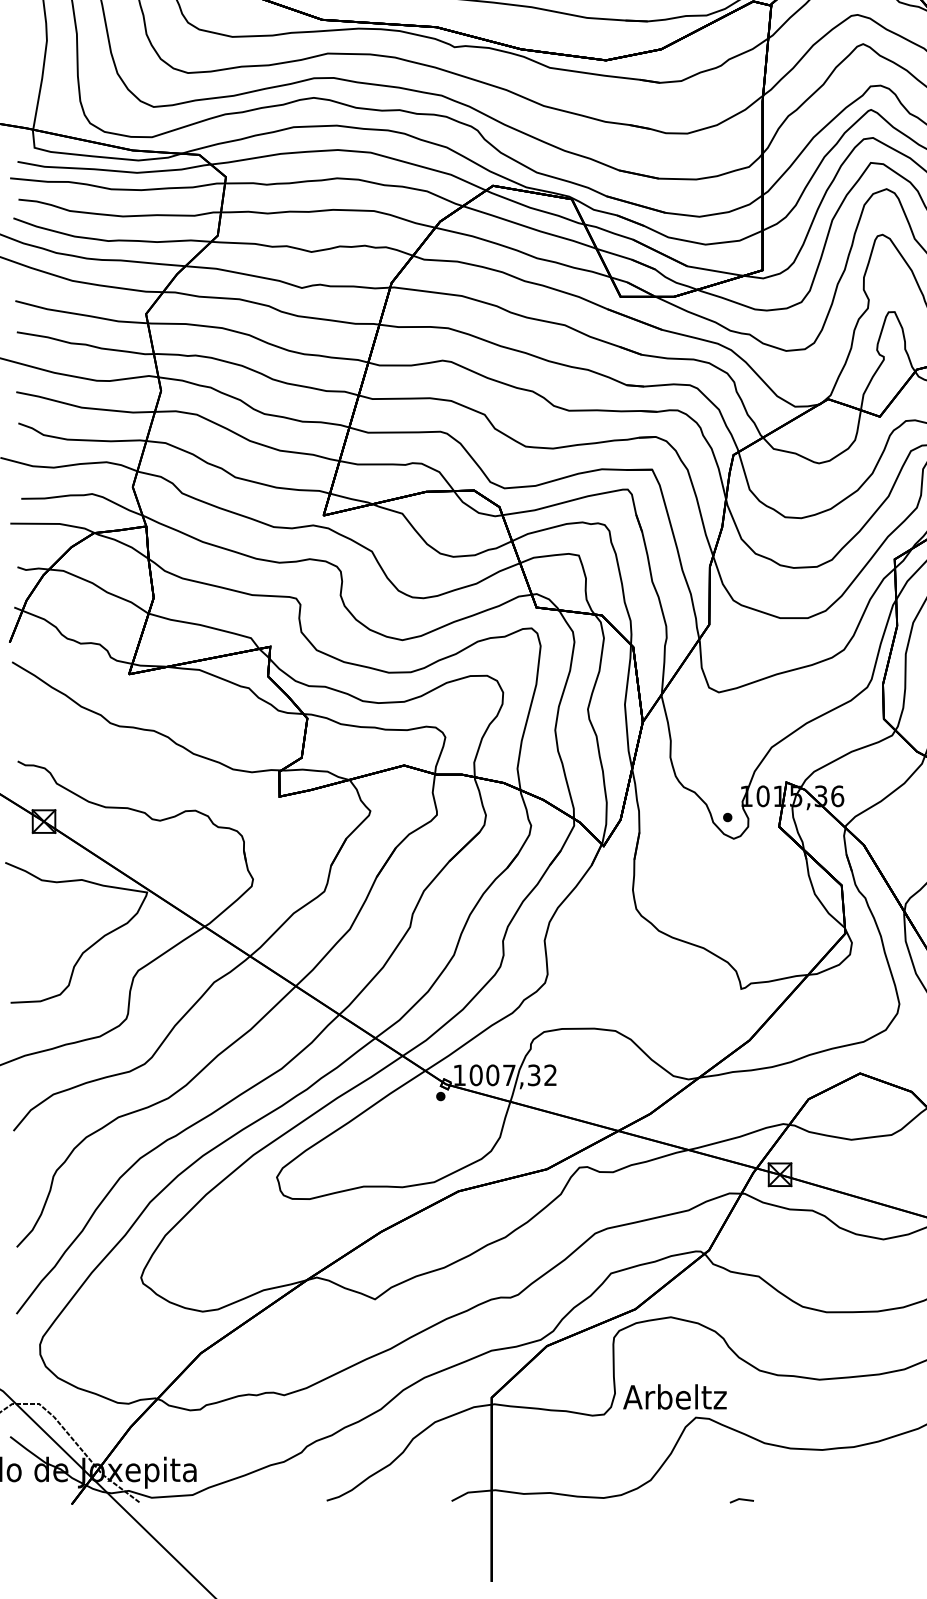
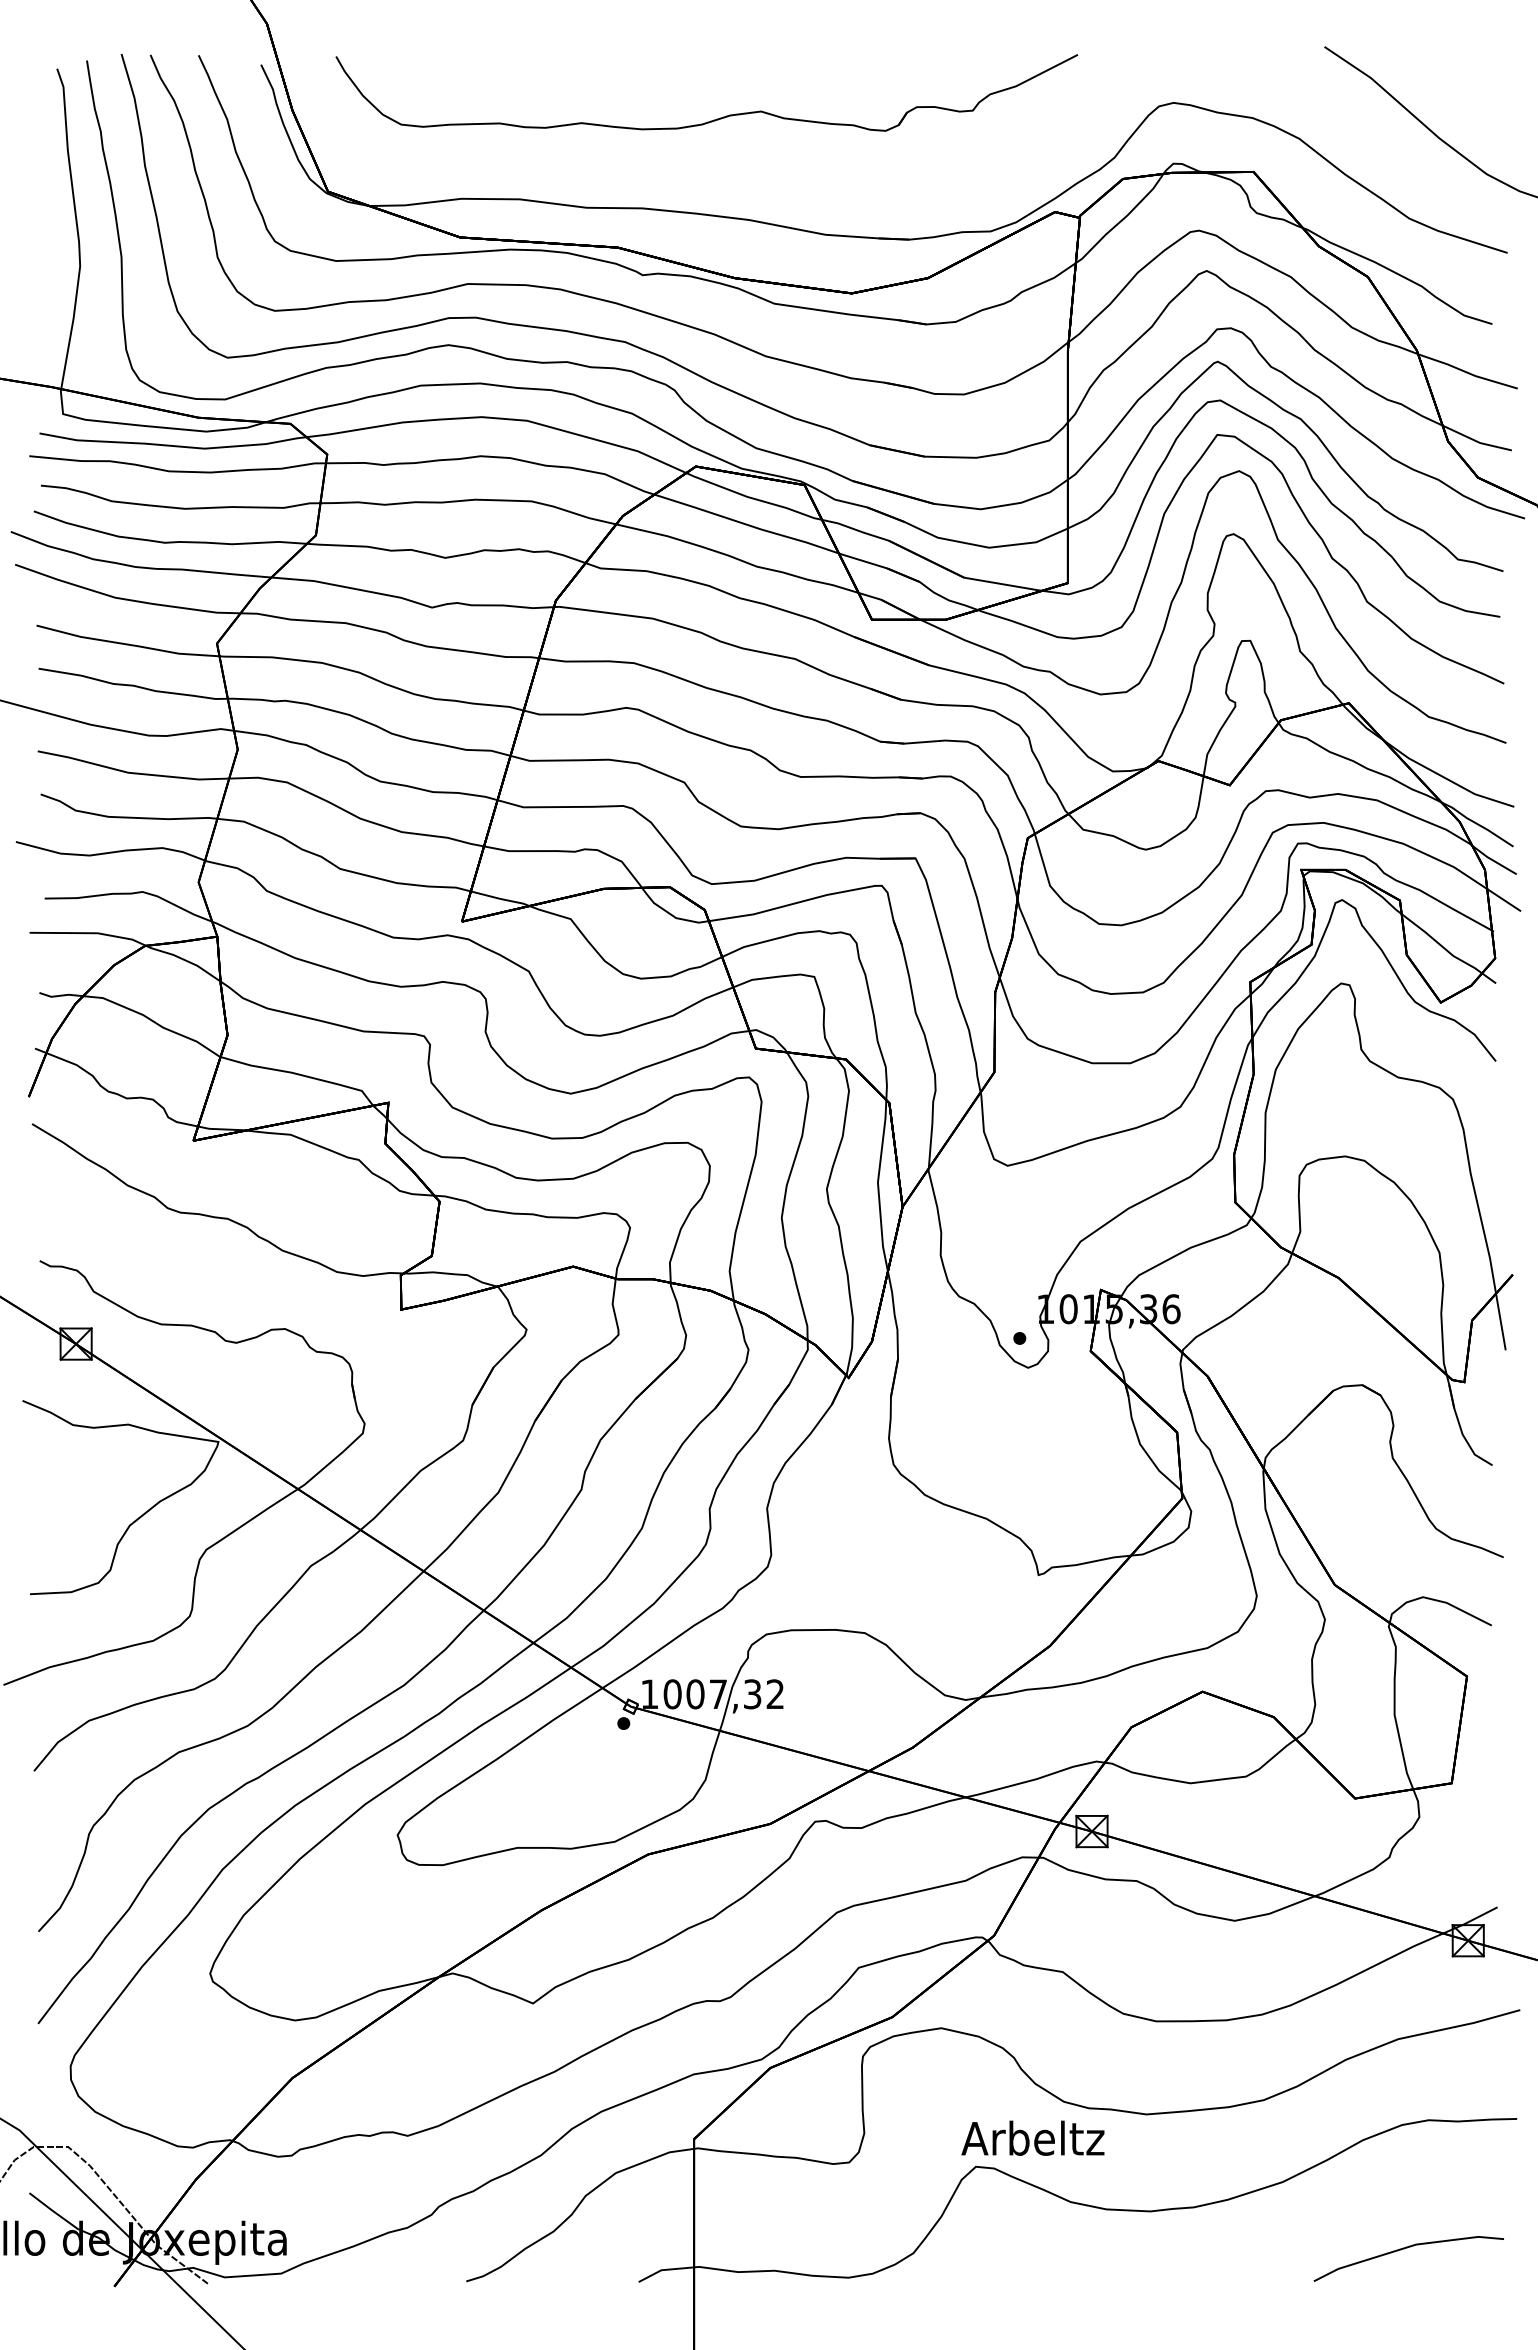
text: (674, 1396) -> (1032, 2137), moved
line: (741, 1500) -> (1039, 2280), removed

